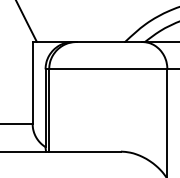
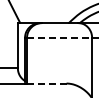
line: (108, 69) -> (59, 38), solid -> dashed
line: (84, 151) -> (46, 83), solid -> dashed

